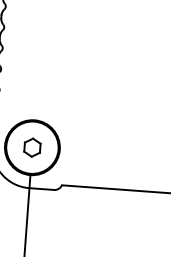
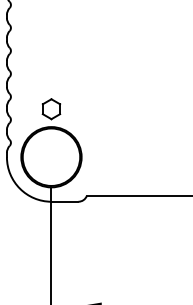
part: (32, 147) -> (51, 109), moved

